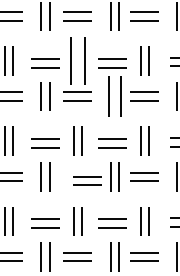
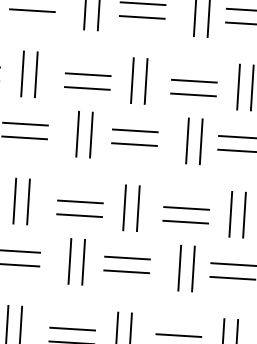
part: (77, 60) -> (138, 80), size x0.62
part: (114, 96) -> (193, 140), size x0.71
part: (87, 180) -> (127, 264), moved

